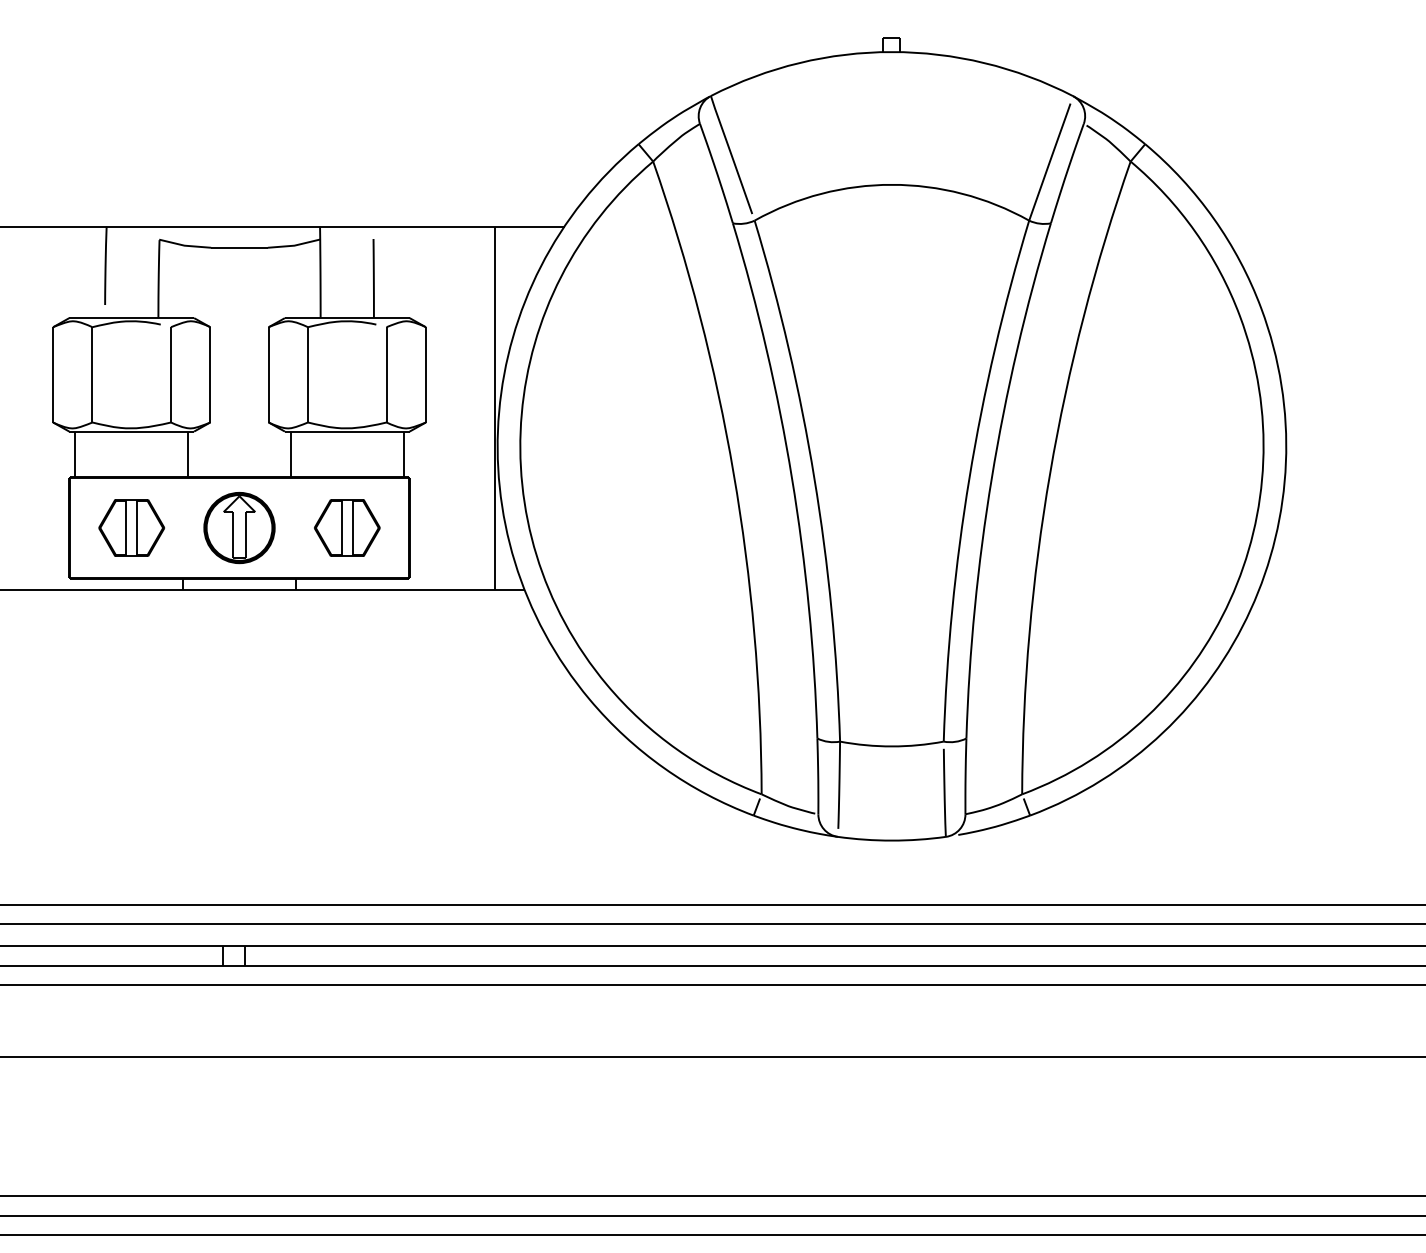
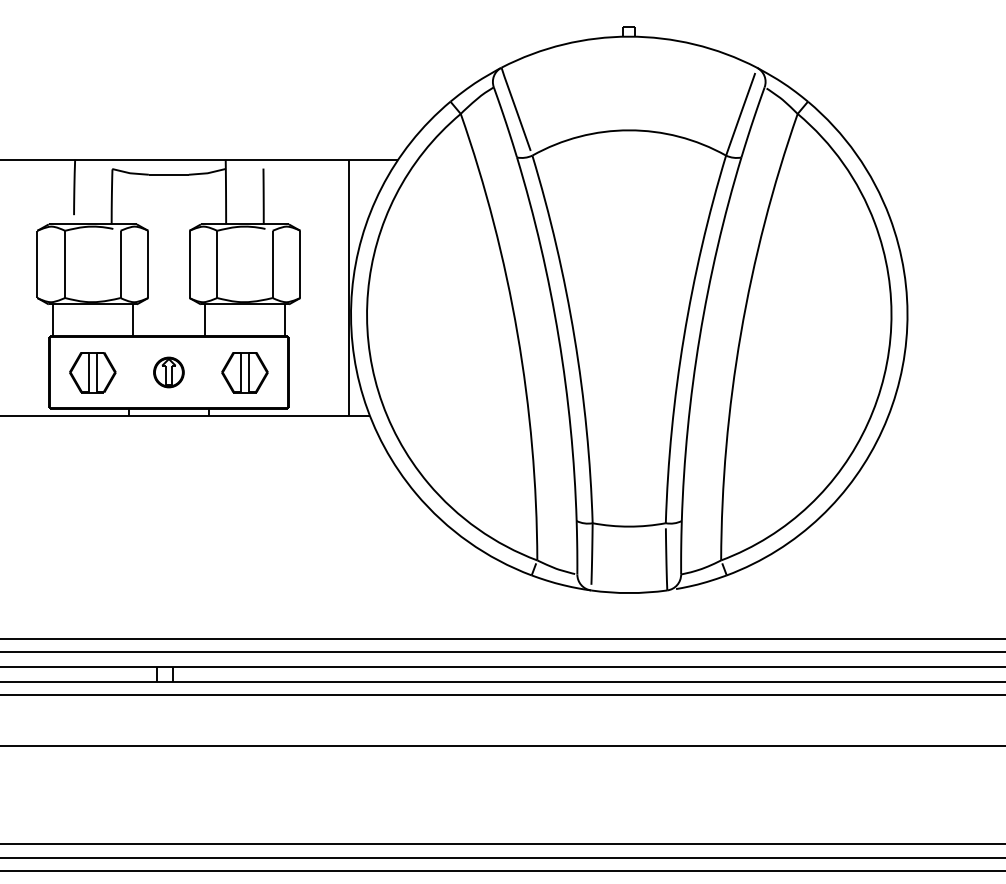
part: (238, 528) -> (168, 372), size x0.6

